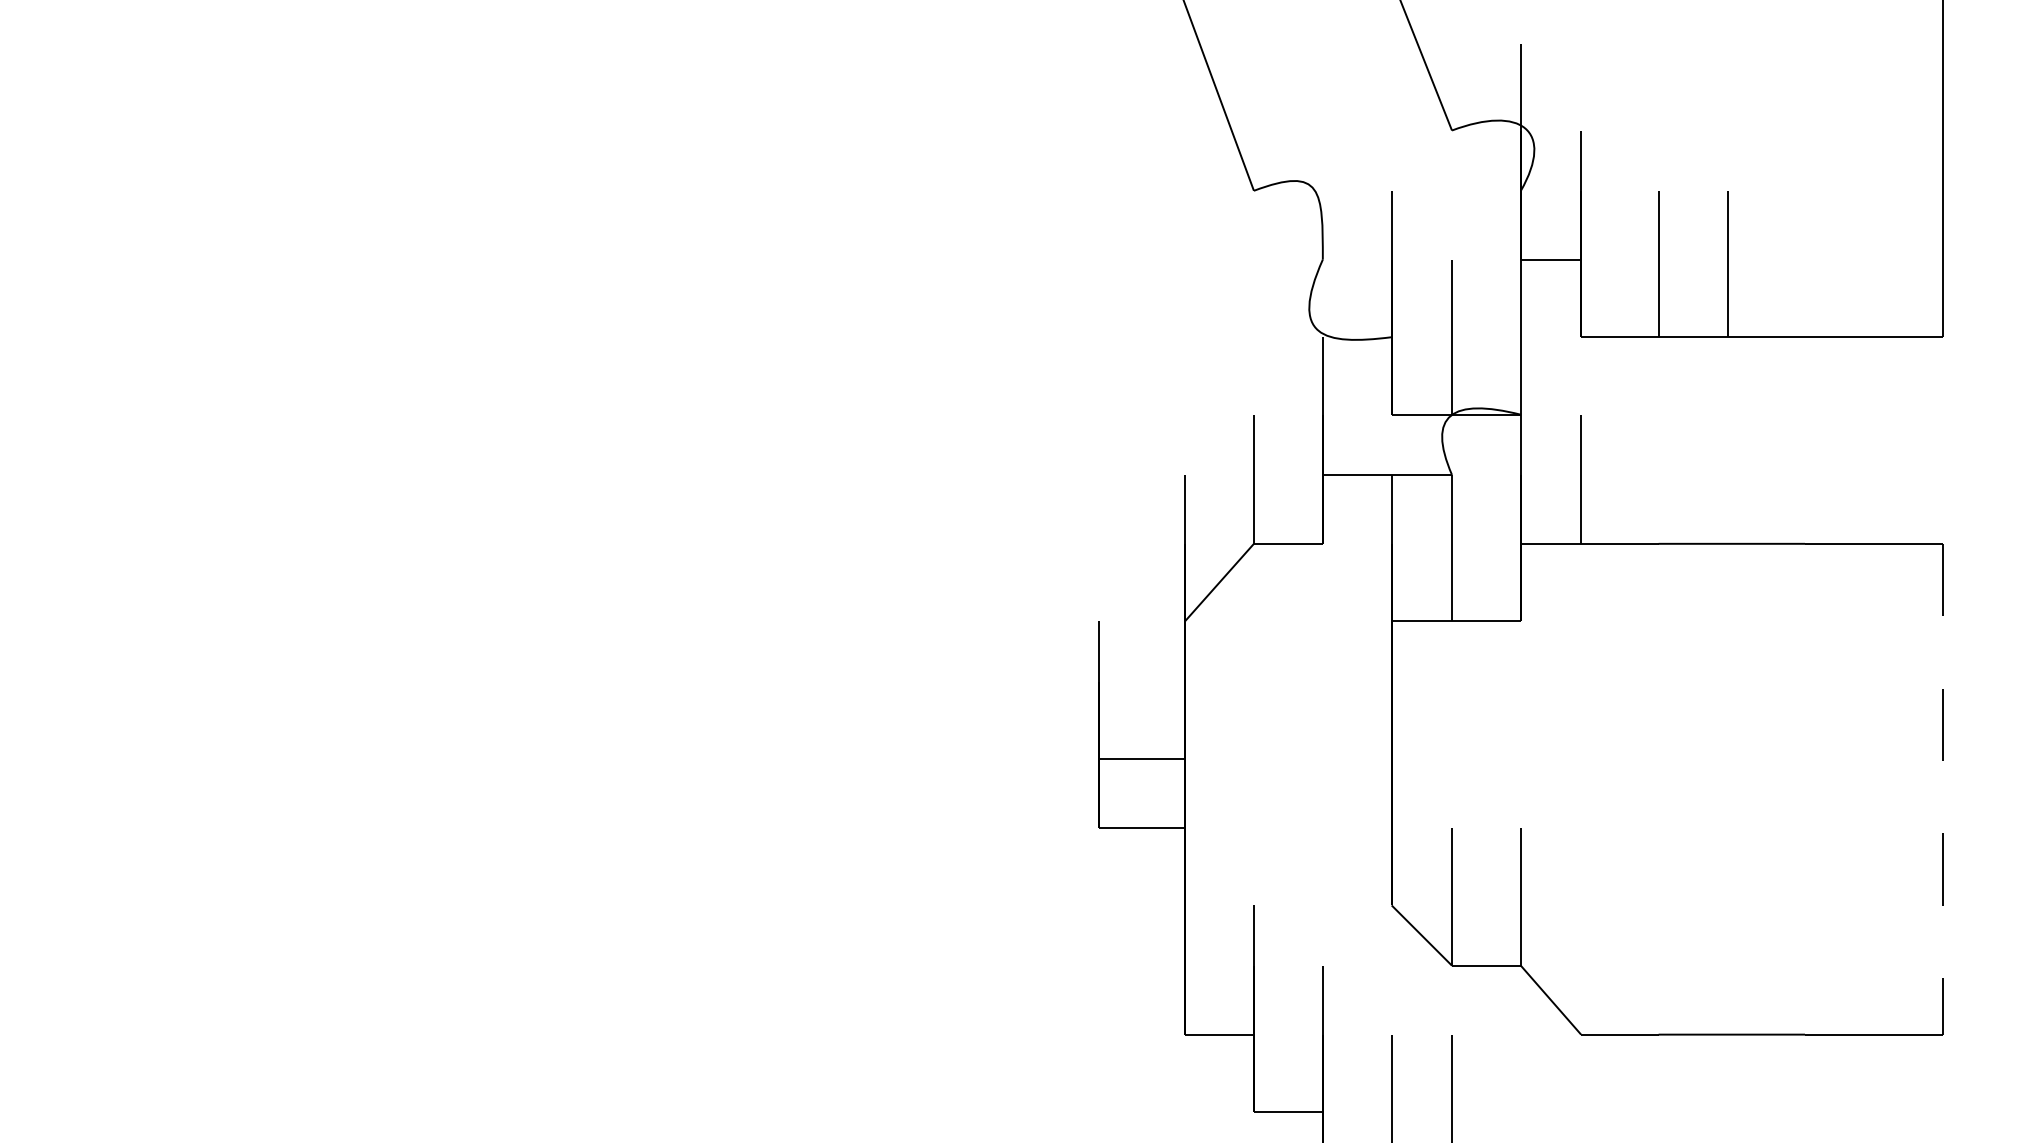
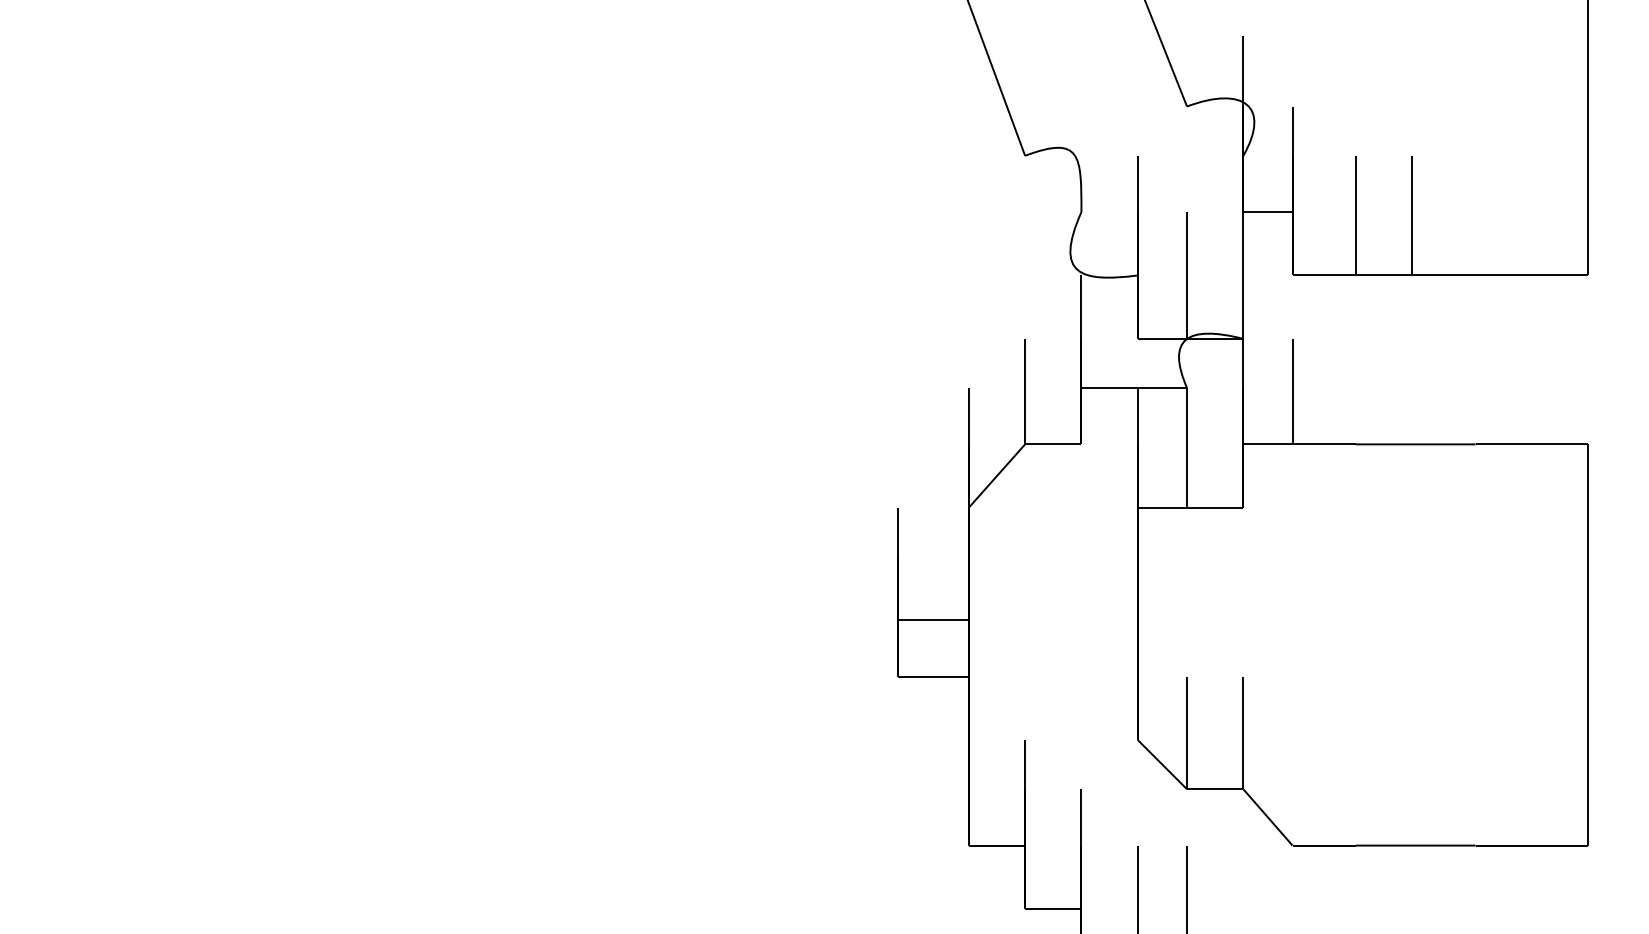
line: (1943, 788) -> (1588, 644), dashed -> solid

